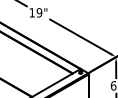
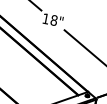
text: (39, 12) -> (54, 20), 19" -> 18"

